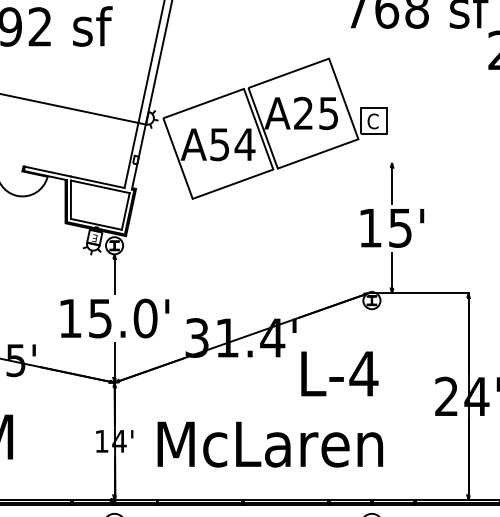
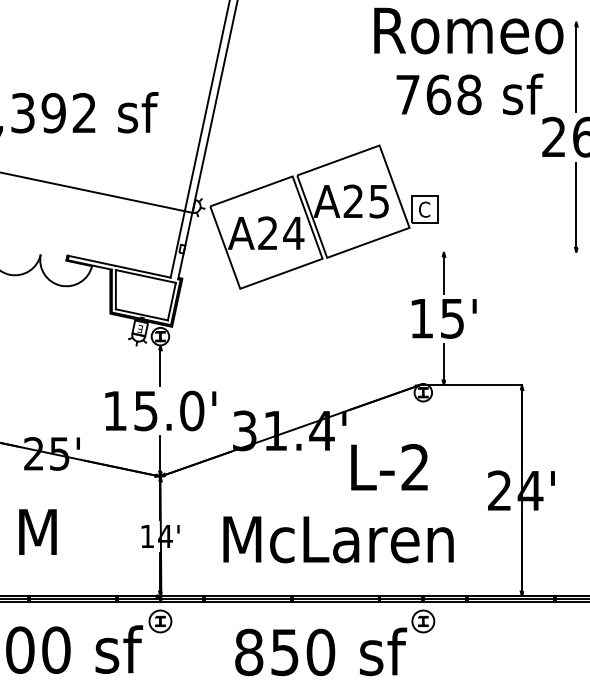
text: (219, 144) -> (267, 233), A54 -> A24
text: (364, 372) -> (415, 466), L-4 -> L-2
text: (270, 444) -> (338, 539), moved

